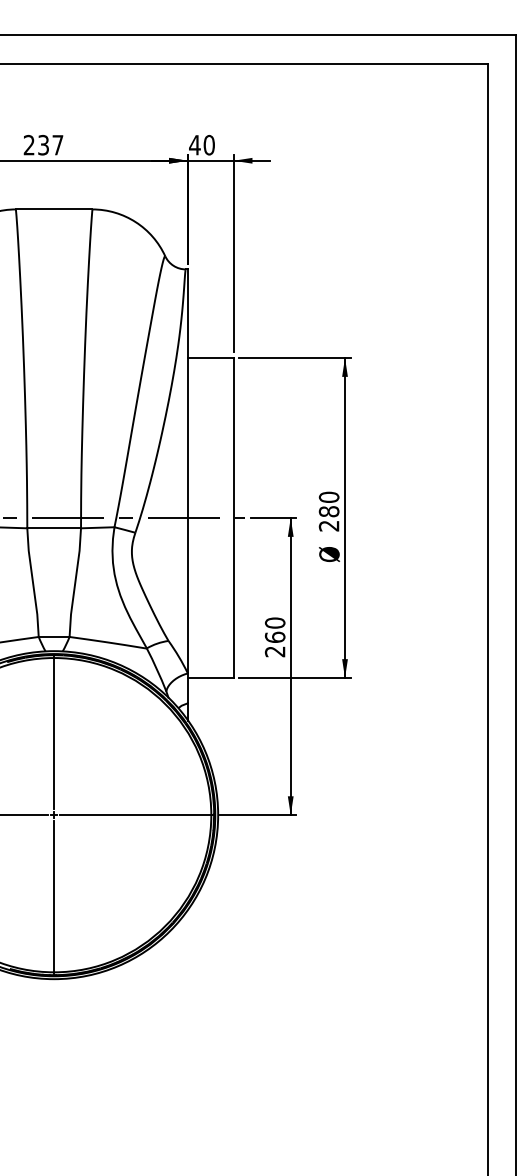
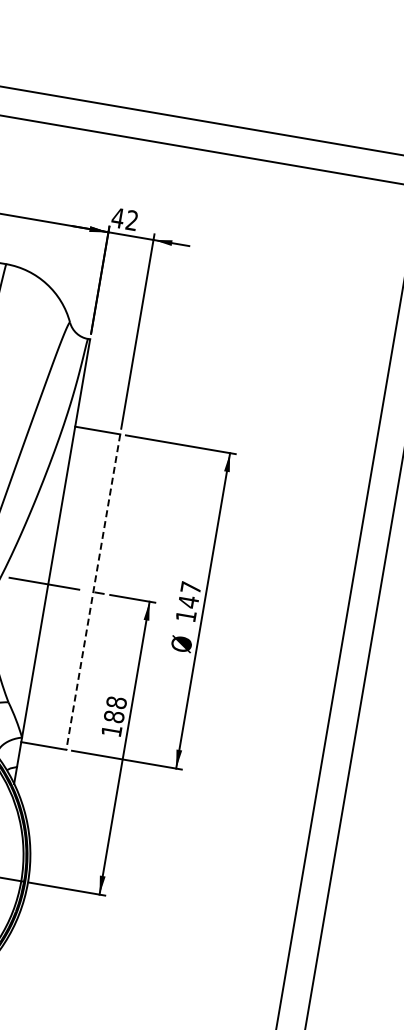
text: (208, 145) -> (131, 220), 40 -> 42
text: (328, 511) -> (187, 601), 280 -> 147
line: (233, 518) -> (93, 592), solid -> dashed
text: (274, 637) -> (113, 716), 260 -> 188

